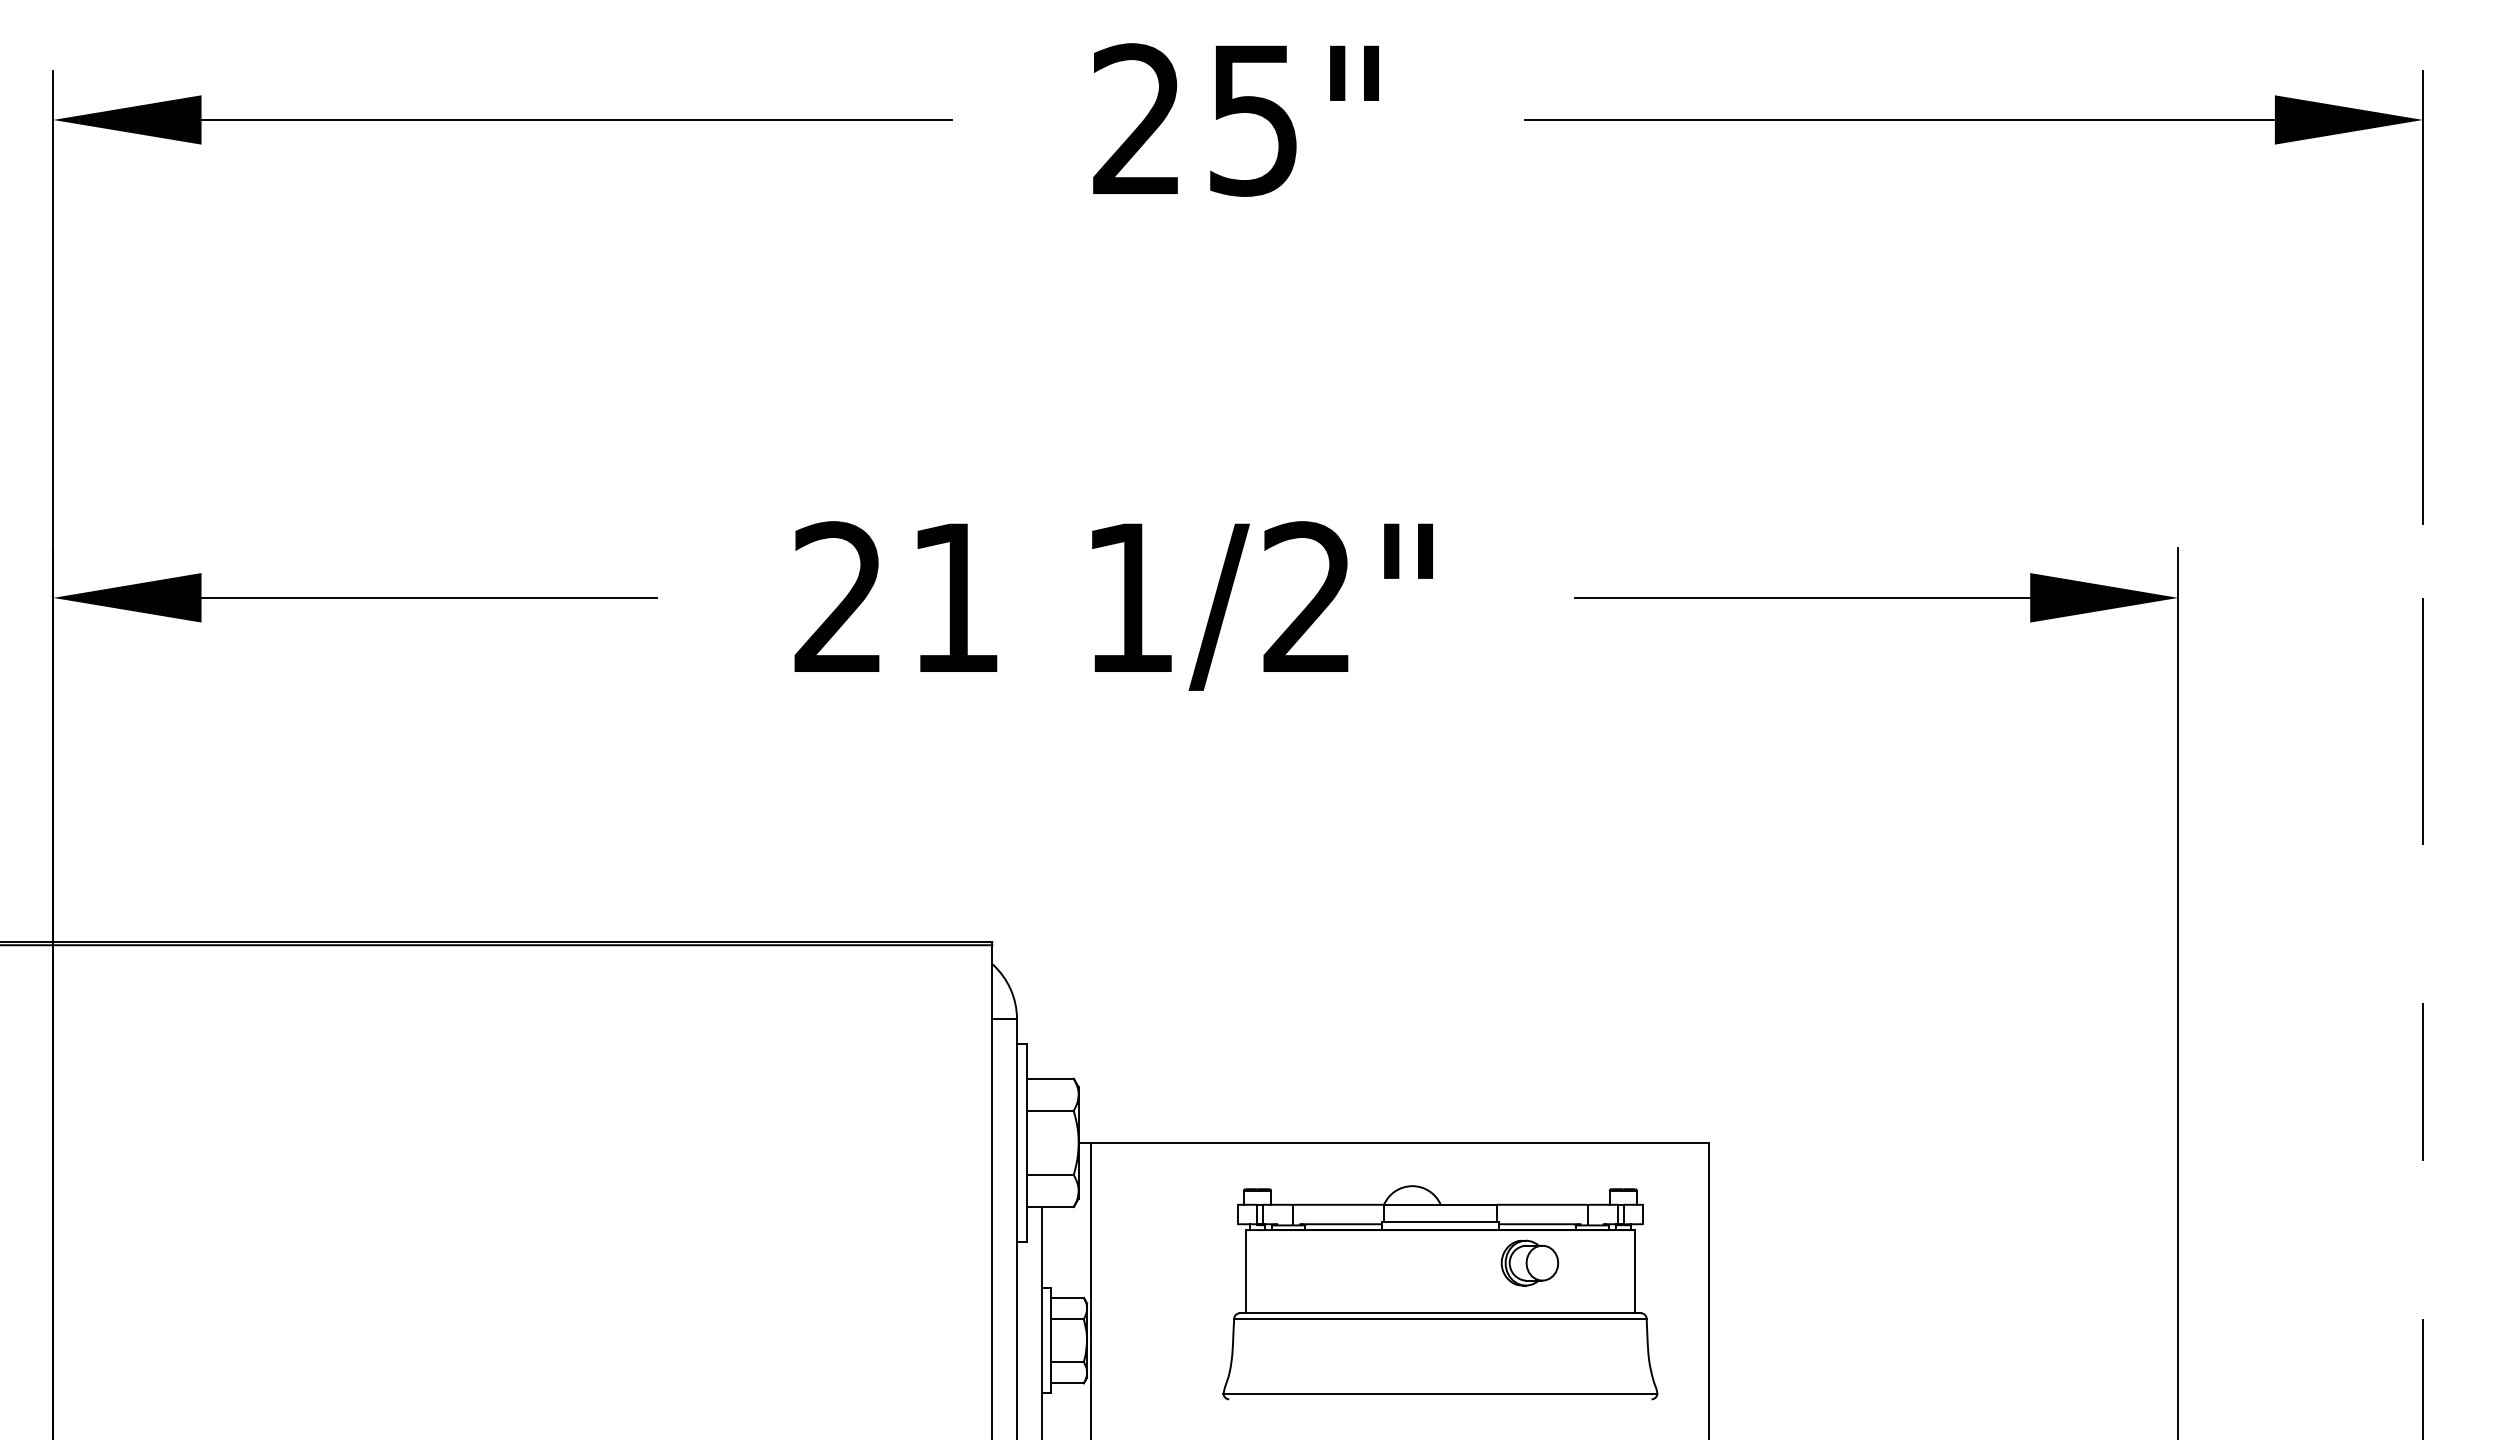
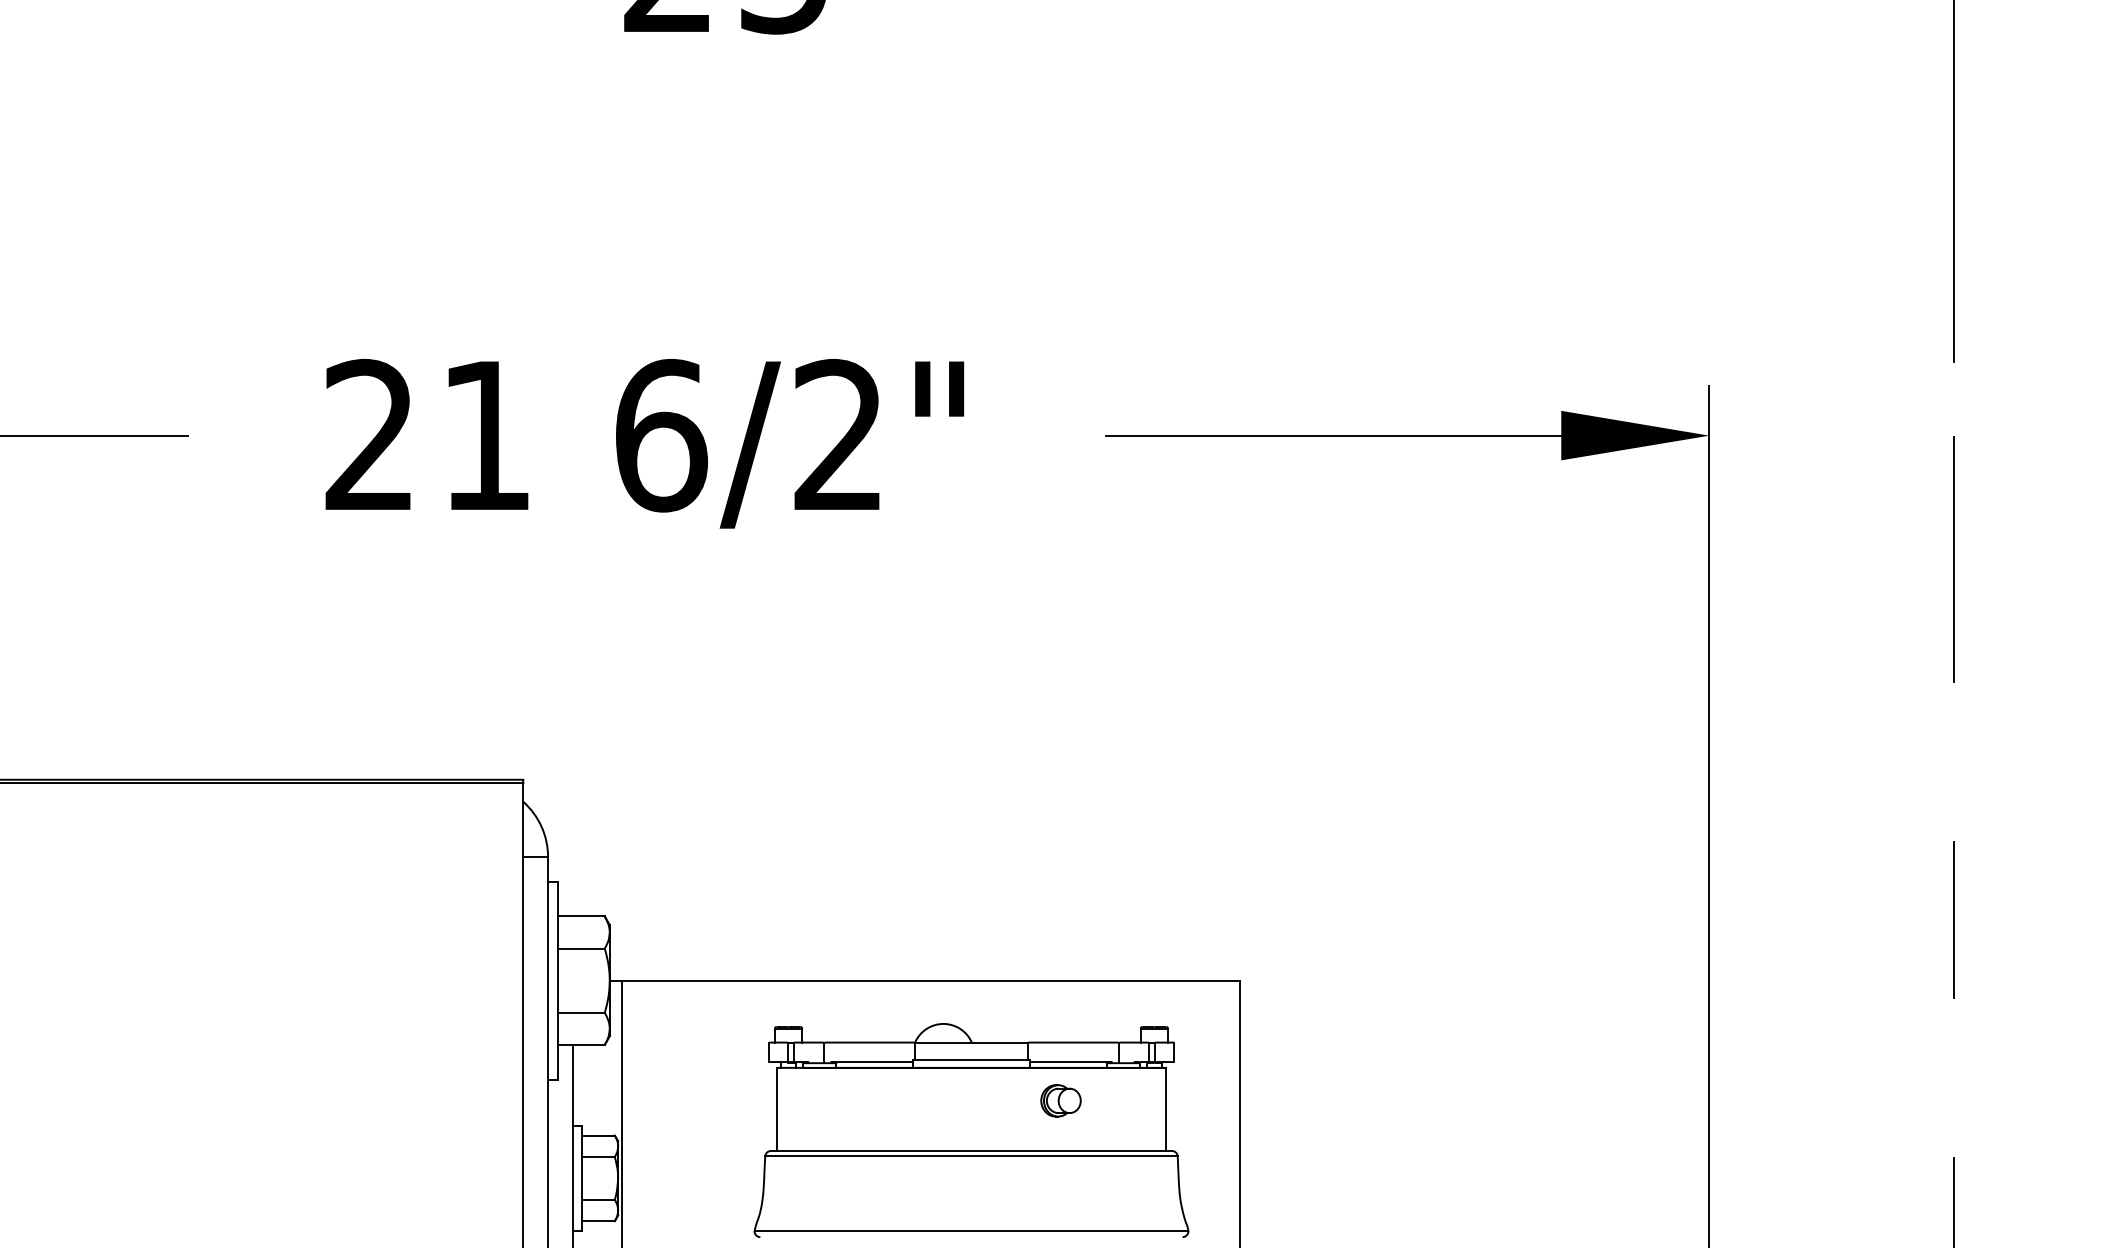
text: (1130, 597) -> (661, 435), 1/2" -> 6/2"
part: (1529, 1262) -> (1060, 1100), size x0.7

